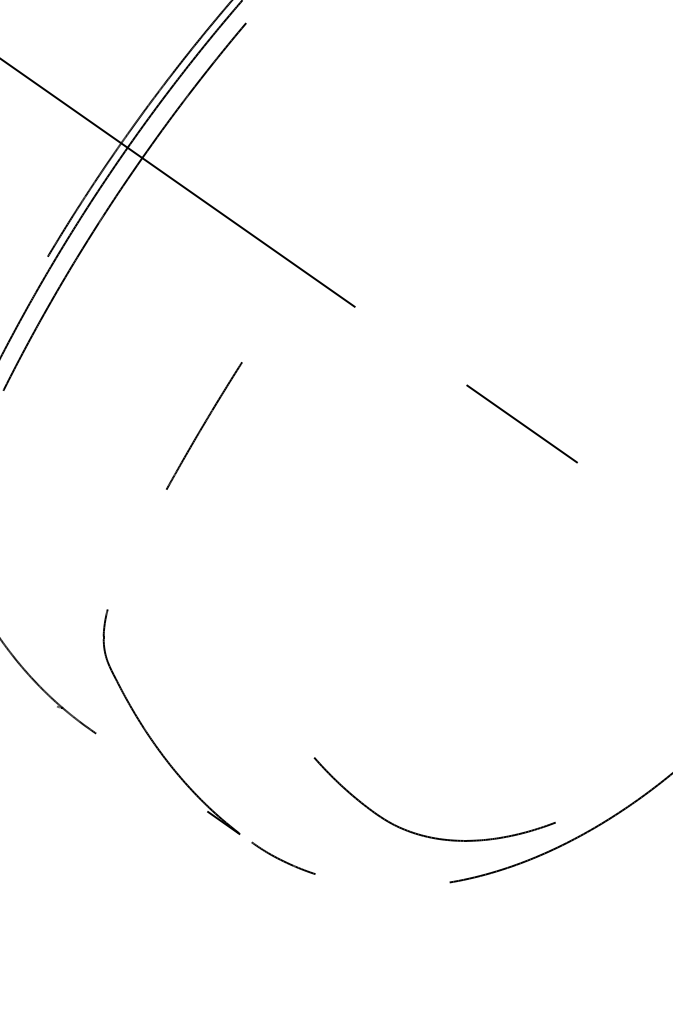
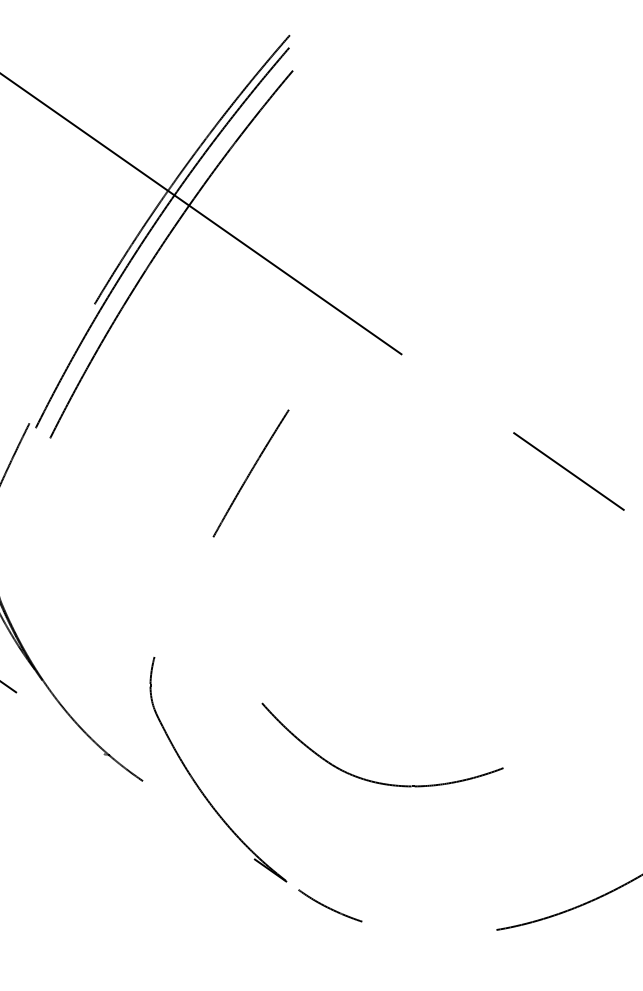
curve: (427, 835) -> (375, 781), moved

